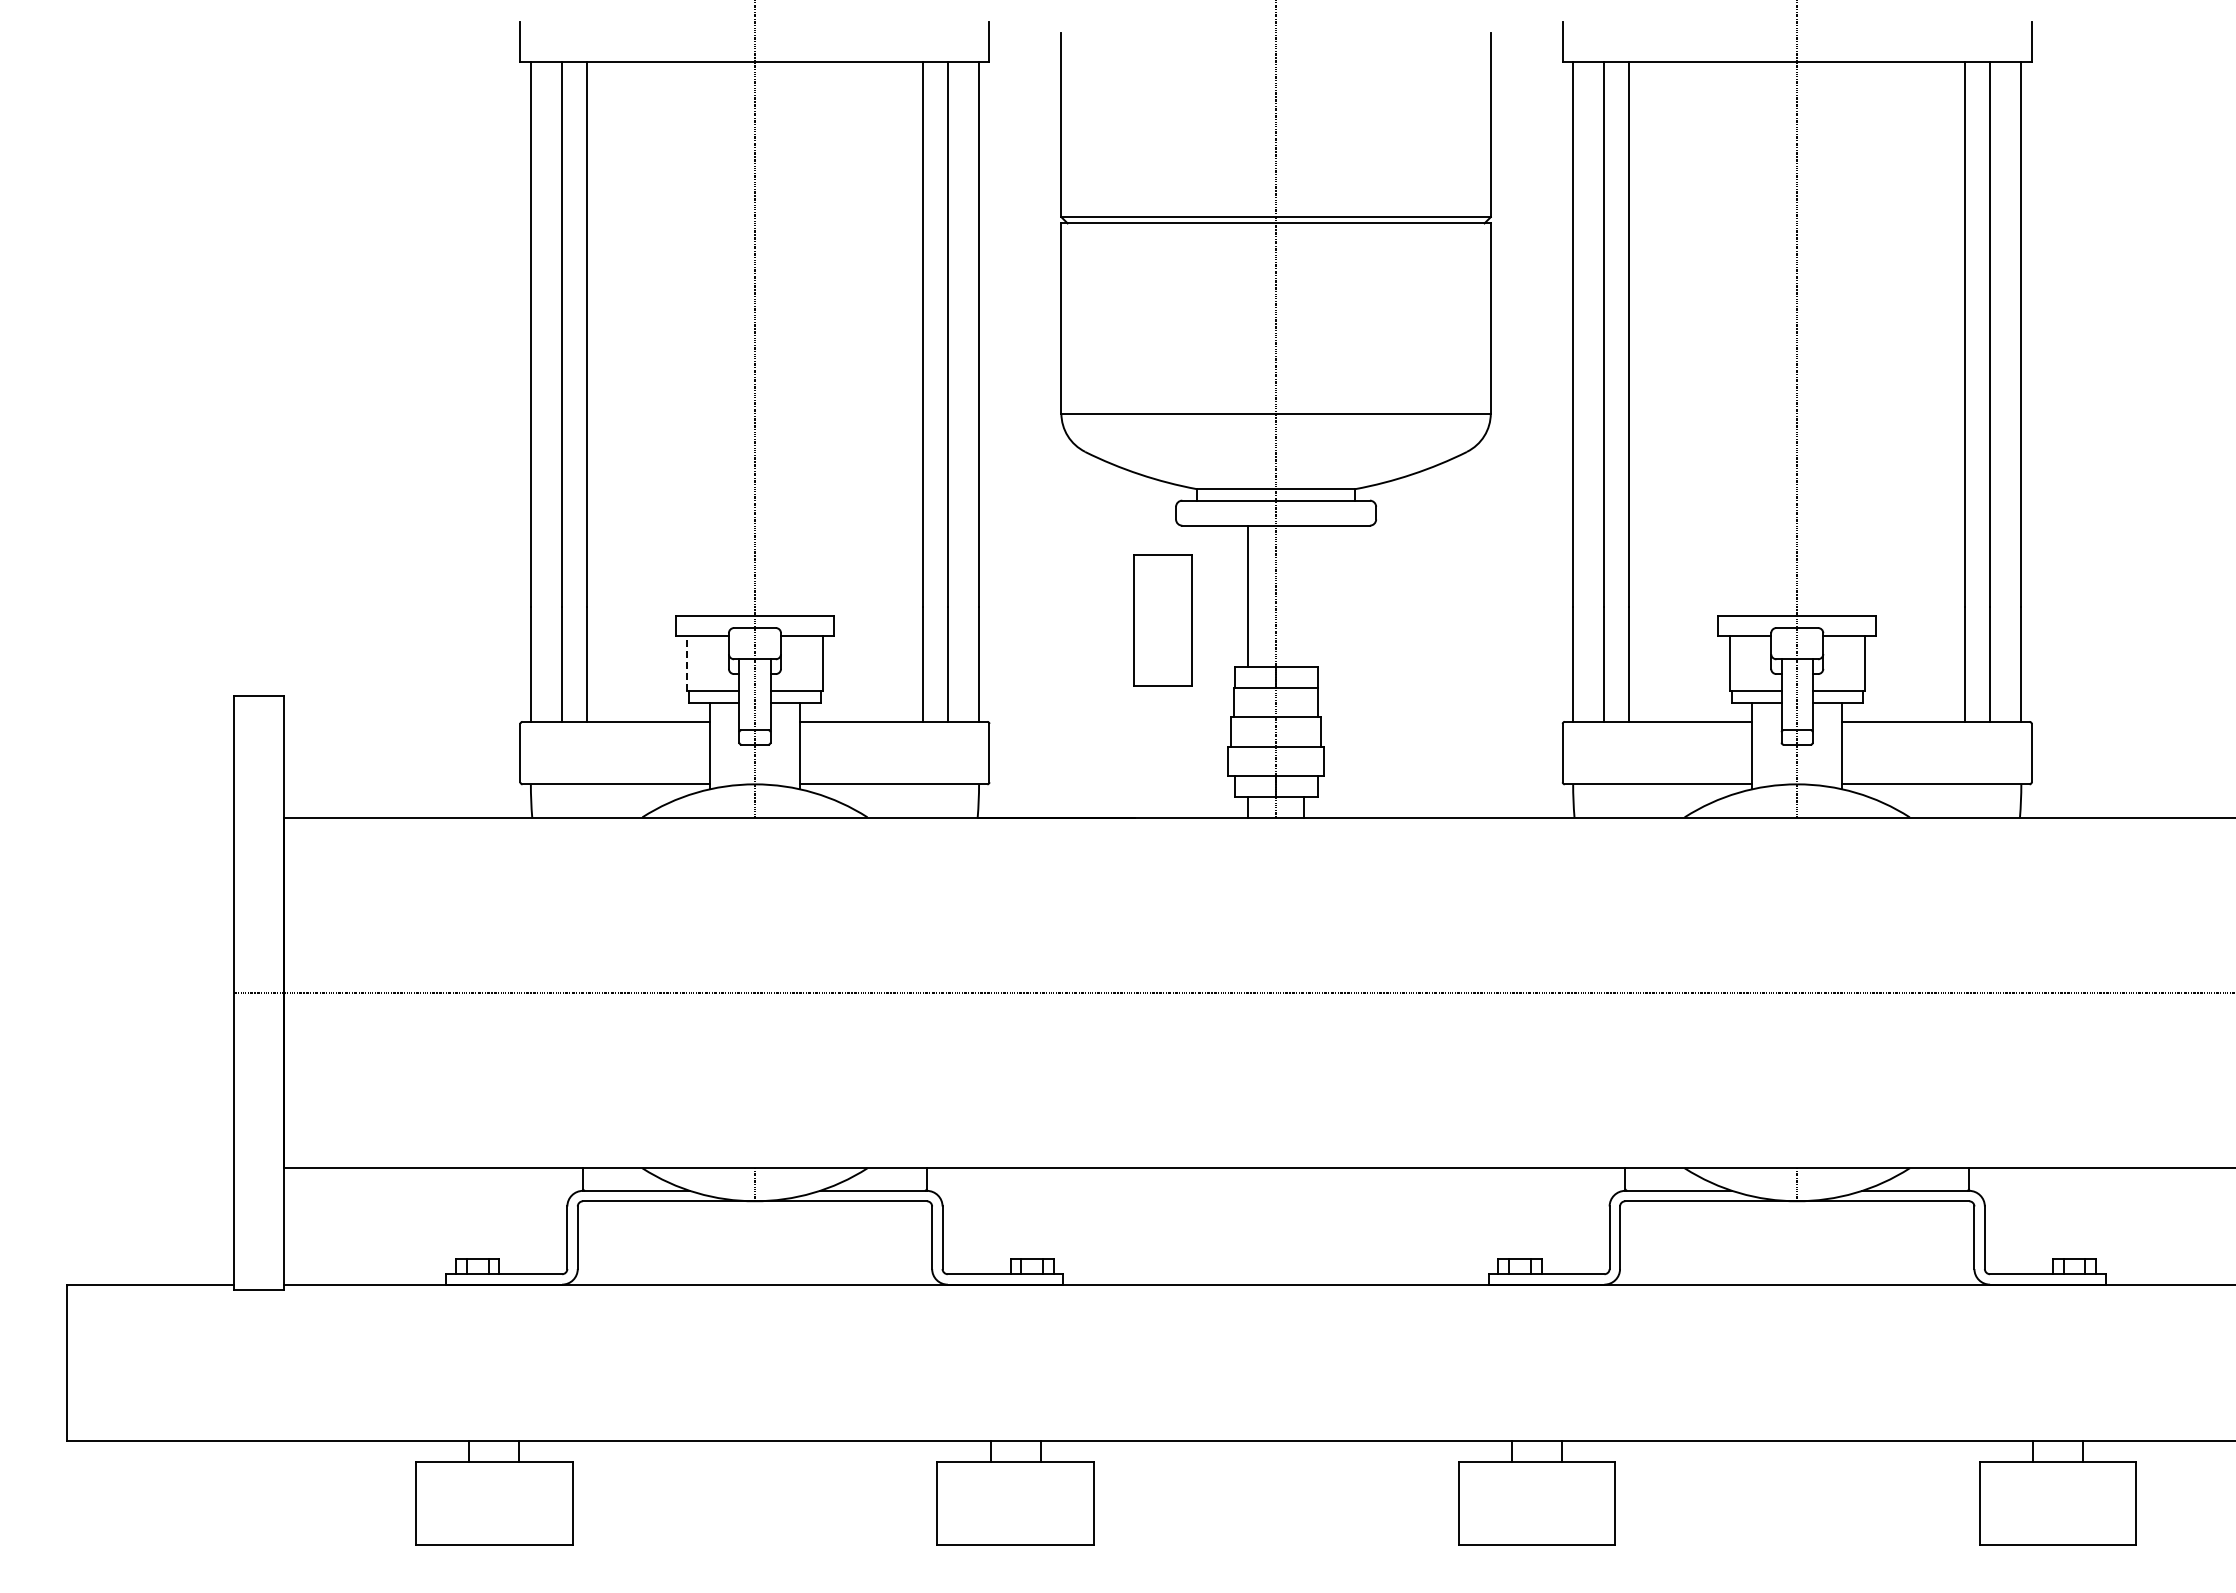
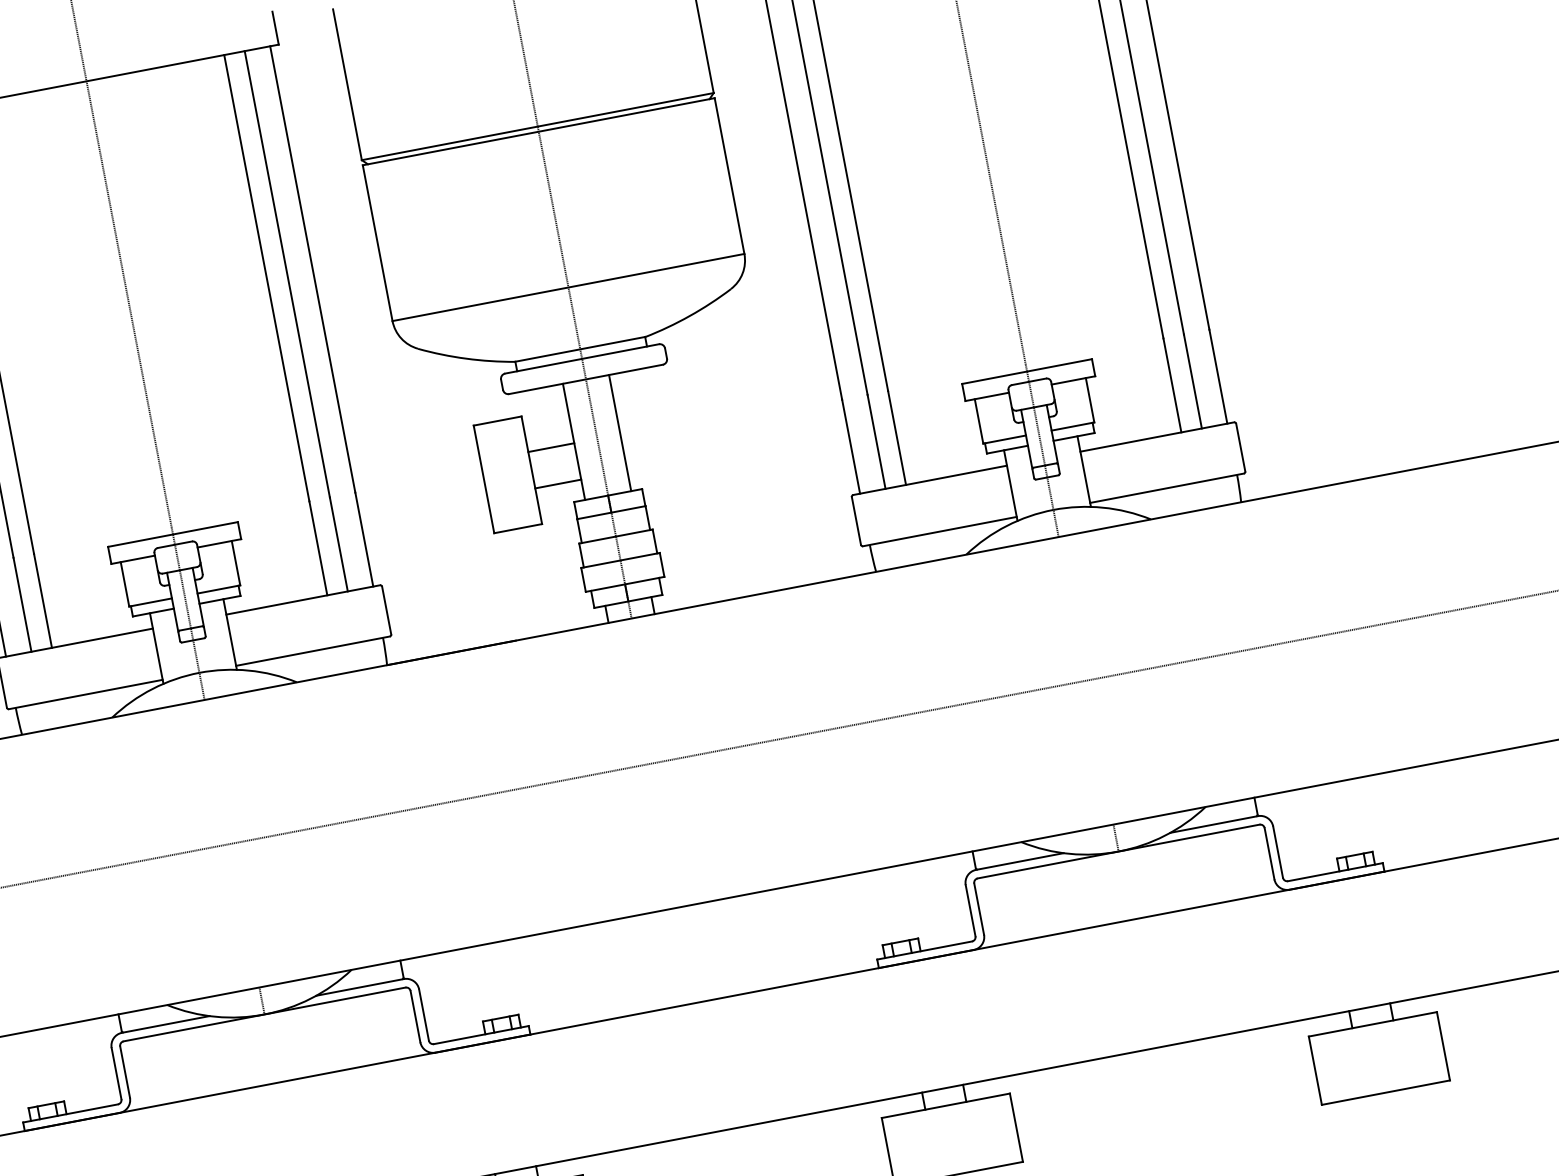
line: (1304, 596) -> (620, 433), added
line: (1219, 598) -> (551, 447), added
line: (1219, 642) -> (557, 483), added
line: (687, 662) -> (125, 583), dashed -> solid

